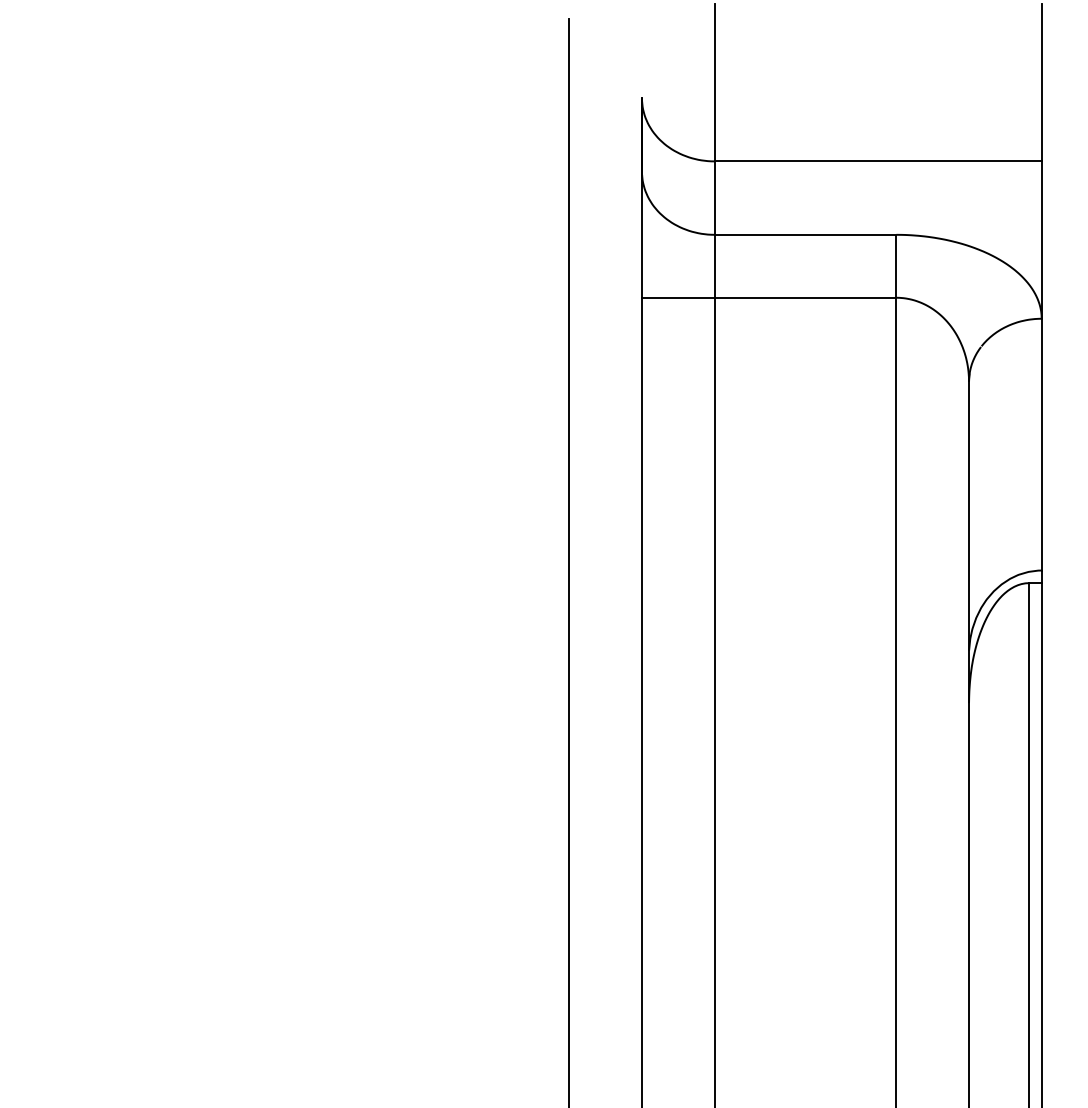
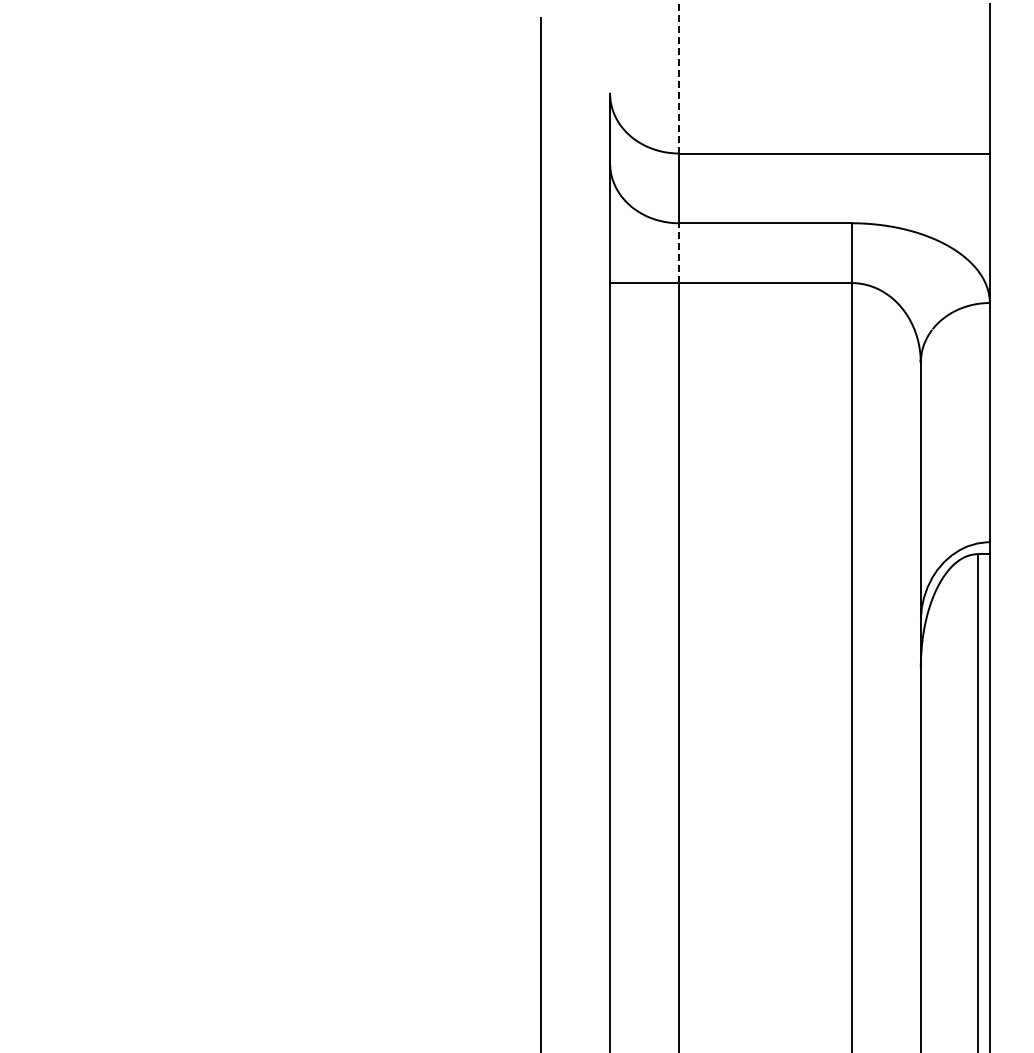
line: (715, 82) -> (679, 78), solid -> dashed
line: (715, 266) -> (679, 253), solid -> dashed

